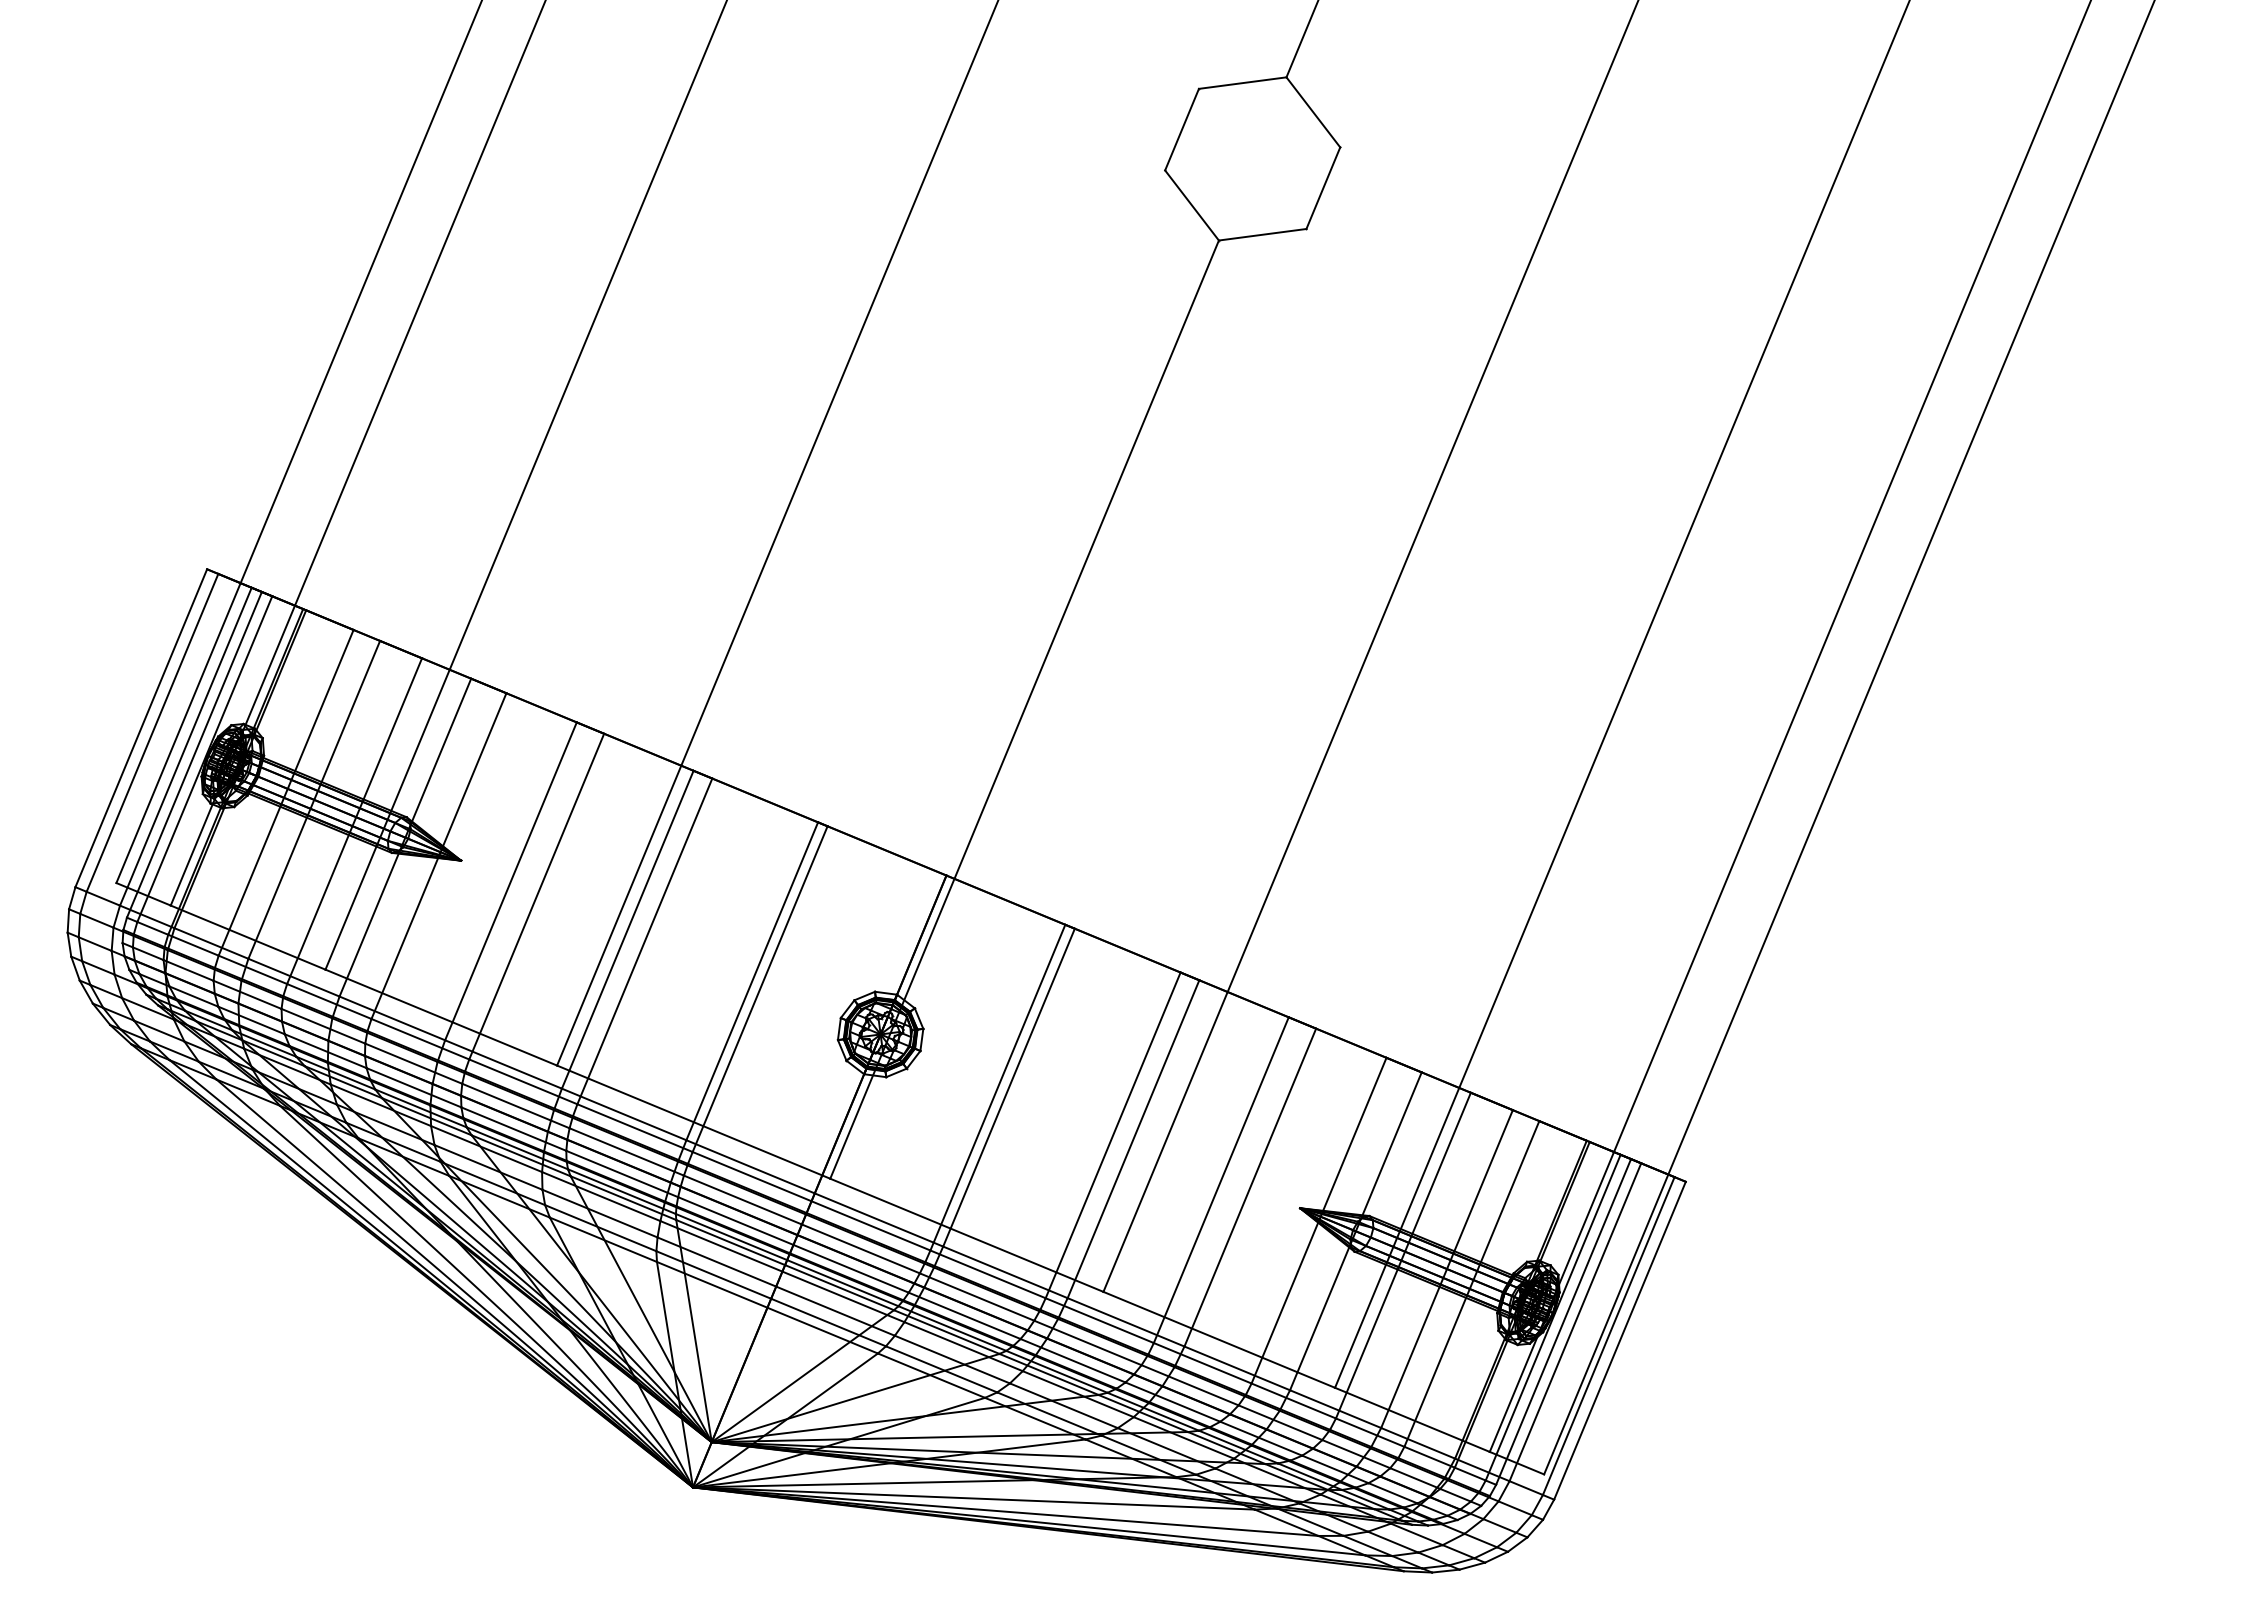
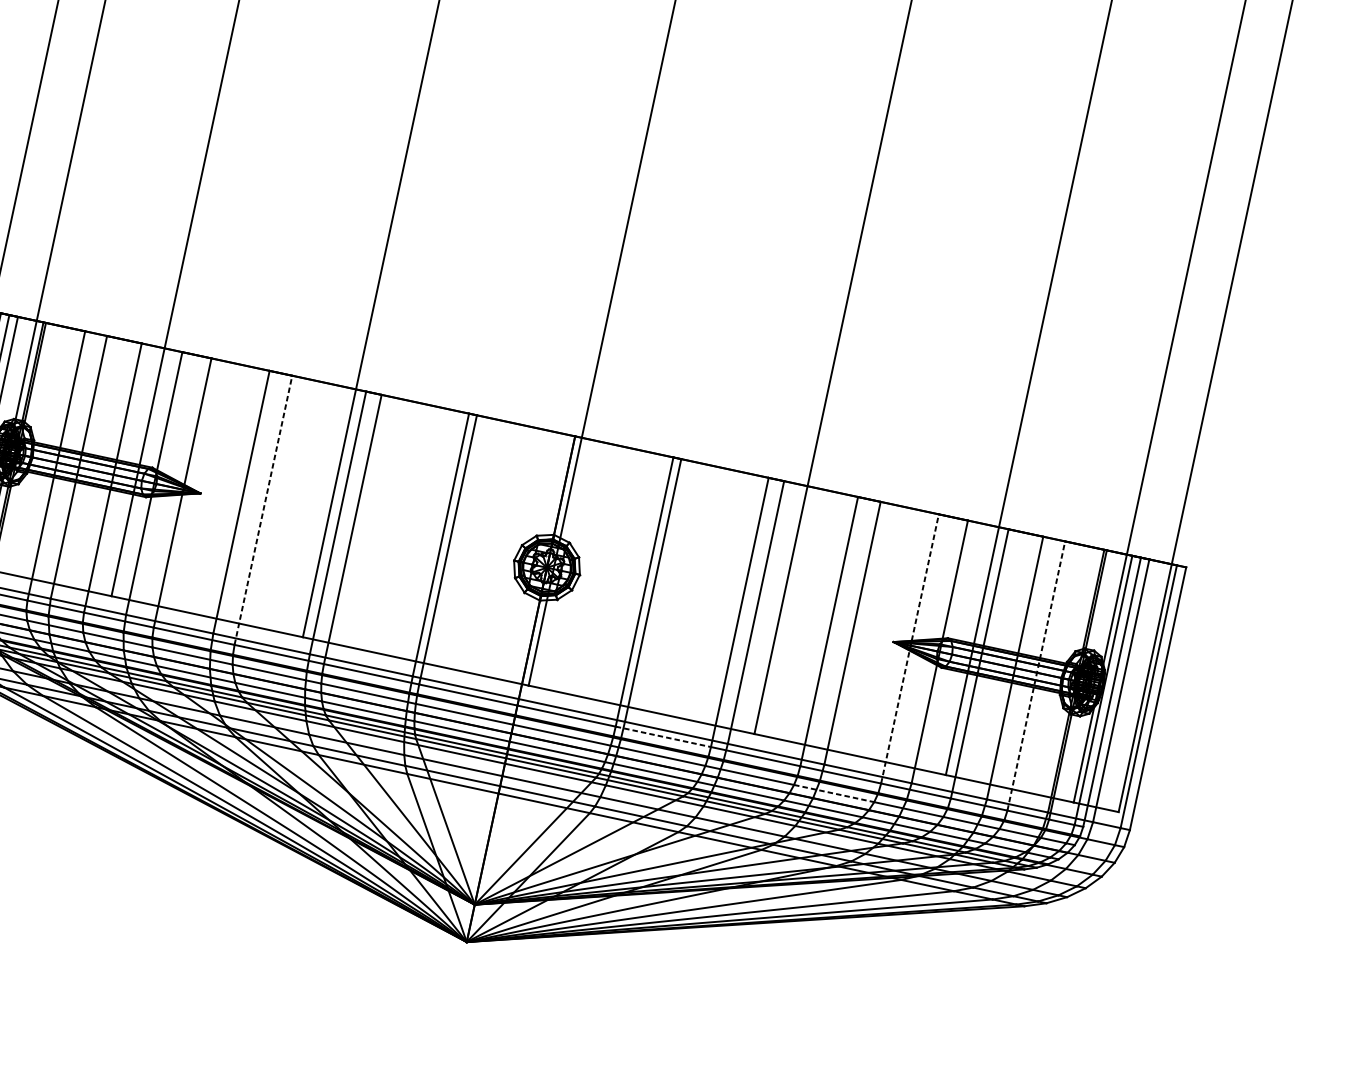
line: (536, 896) -> (263, 510), solid -> dashed
line: (1319, 1220) -> (910, 648), solid -> dashed
line: (988, 1274) -> (663, 736), solid -> dashed
line: (1472, 1283) -> (1036, 675), solid -> dashed
line: (1190, 1385) -> (834, 793), solid -> dashed

